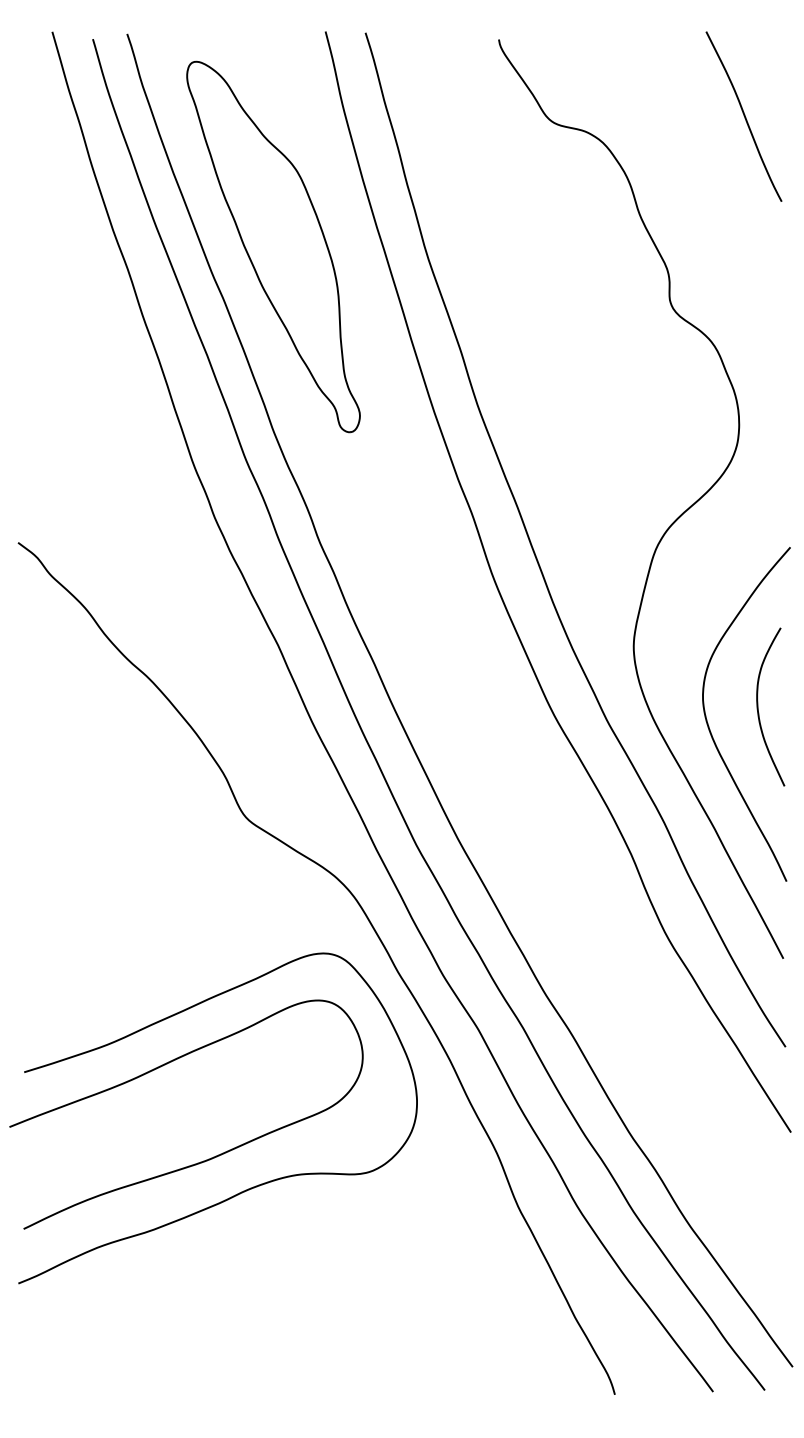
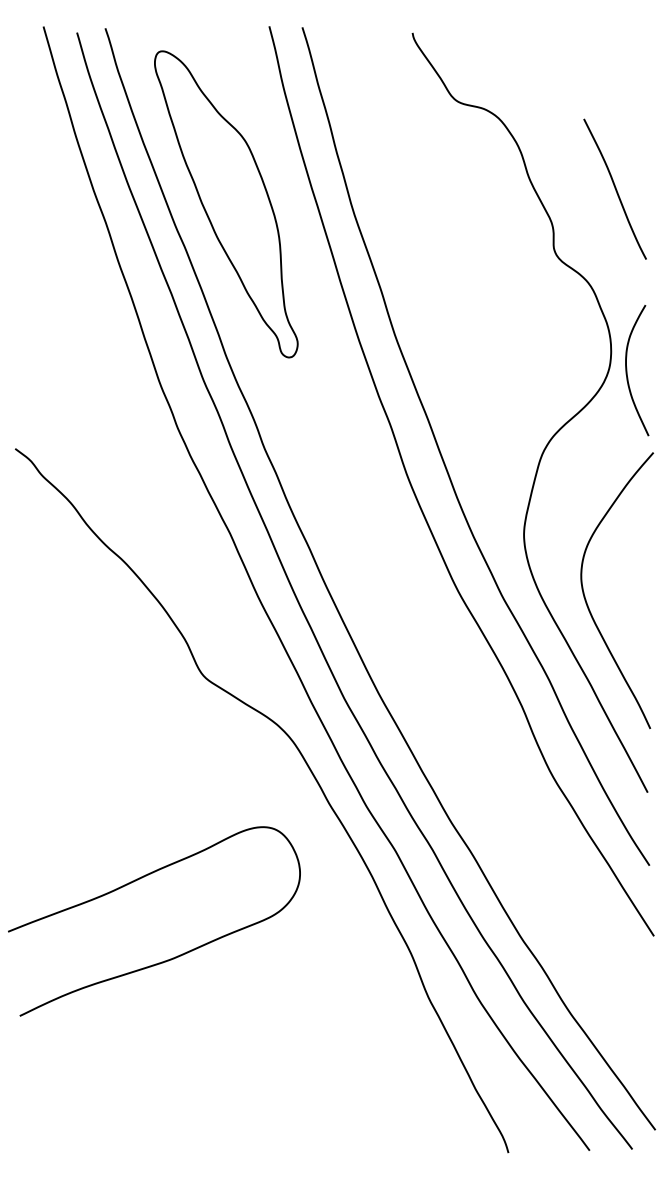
curve: (743, 115) -> (614, 188), moved
curve: (758, 706) -> (627, 370), moved
curve: (245, 1189) -> (203, 983), removed

